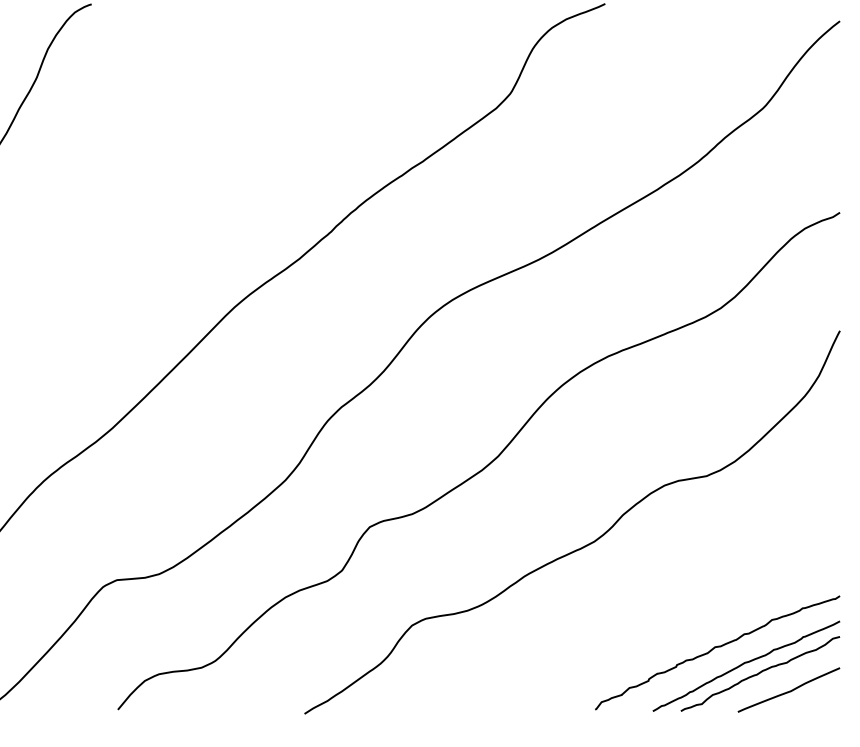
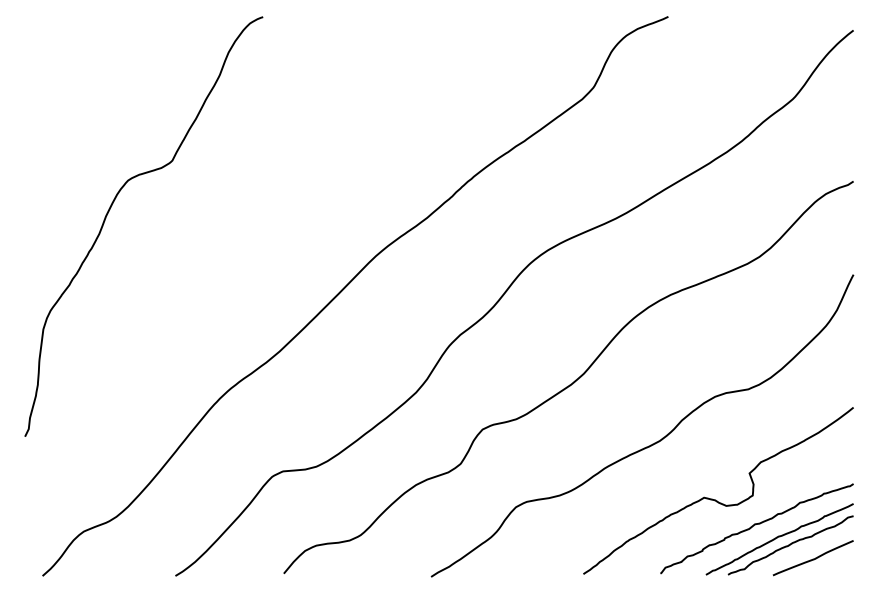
curve: (665, 615) -> (715, 499), added

